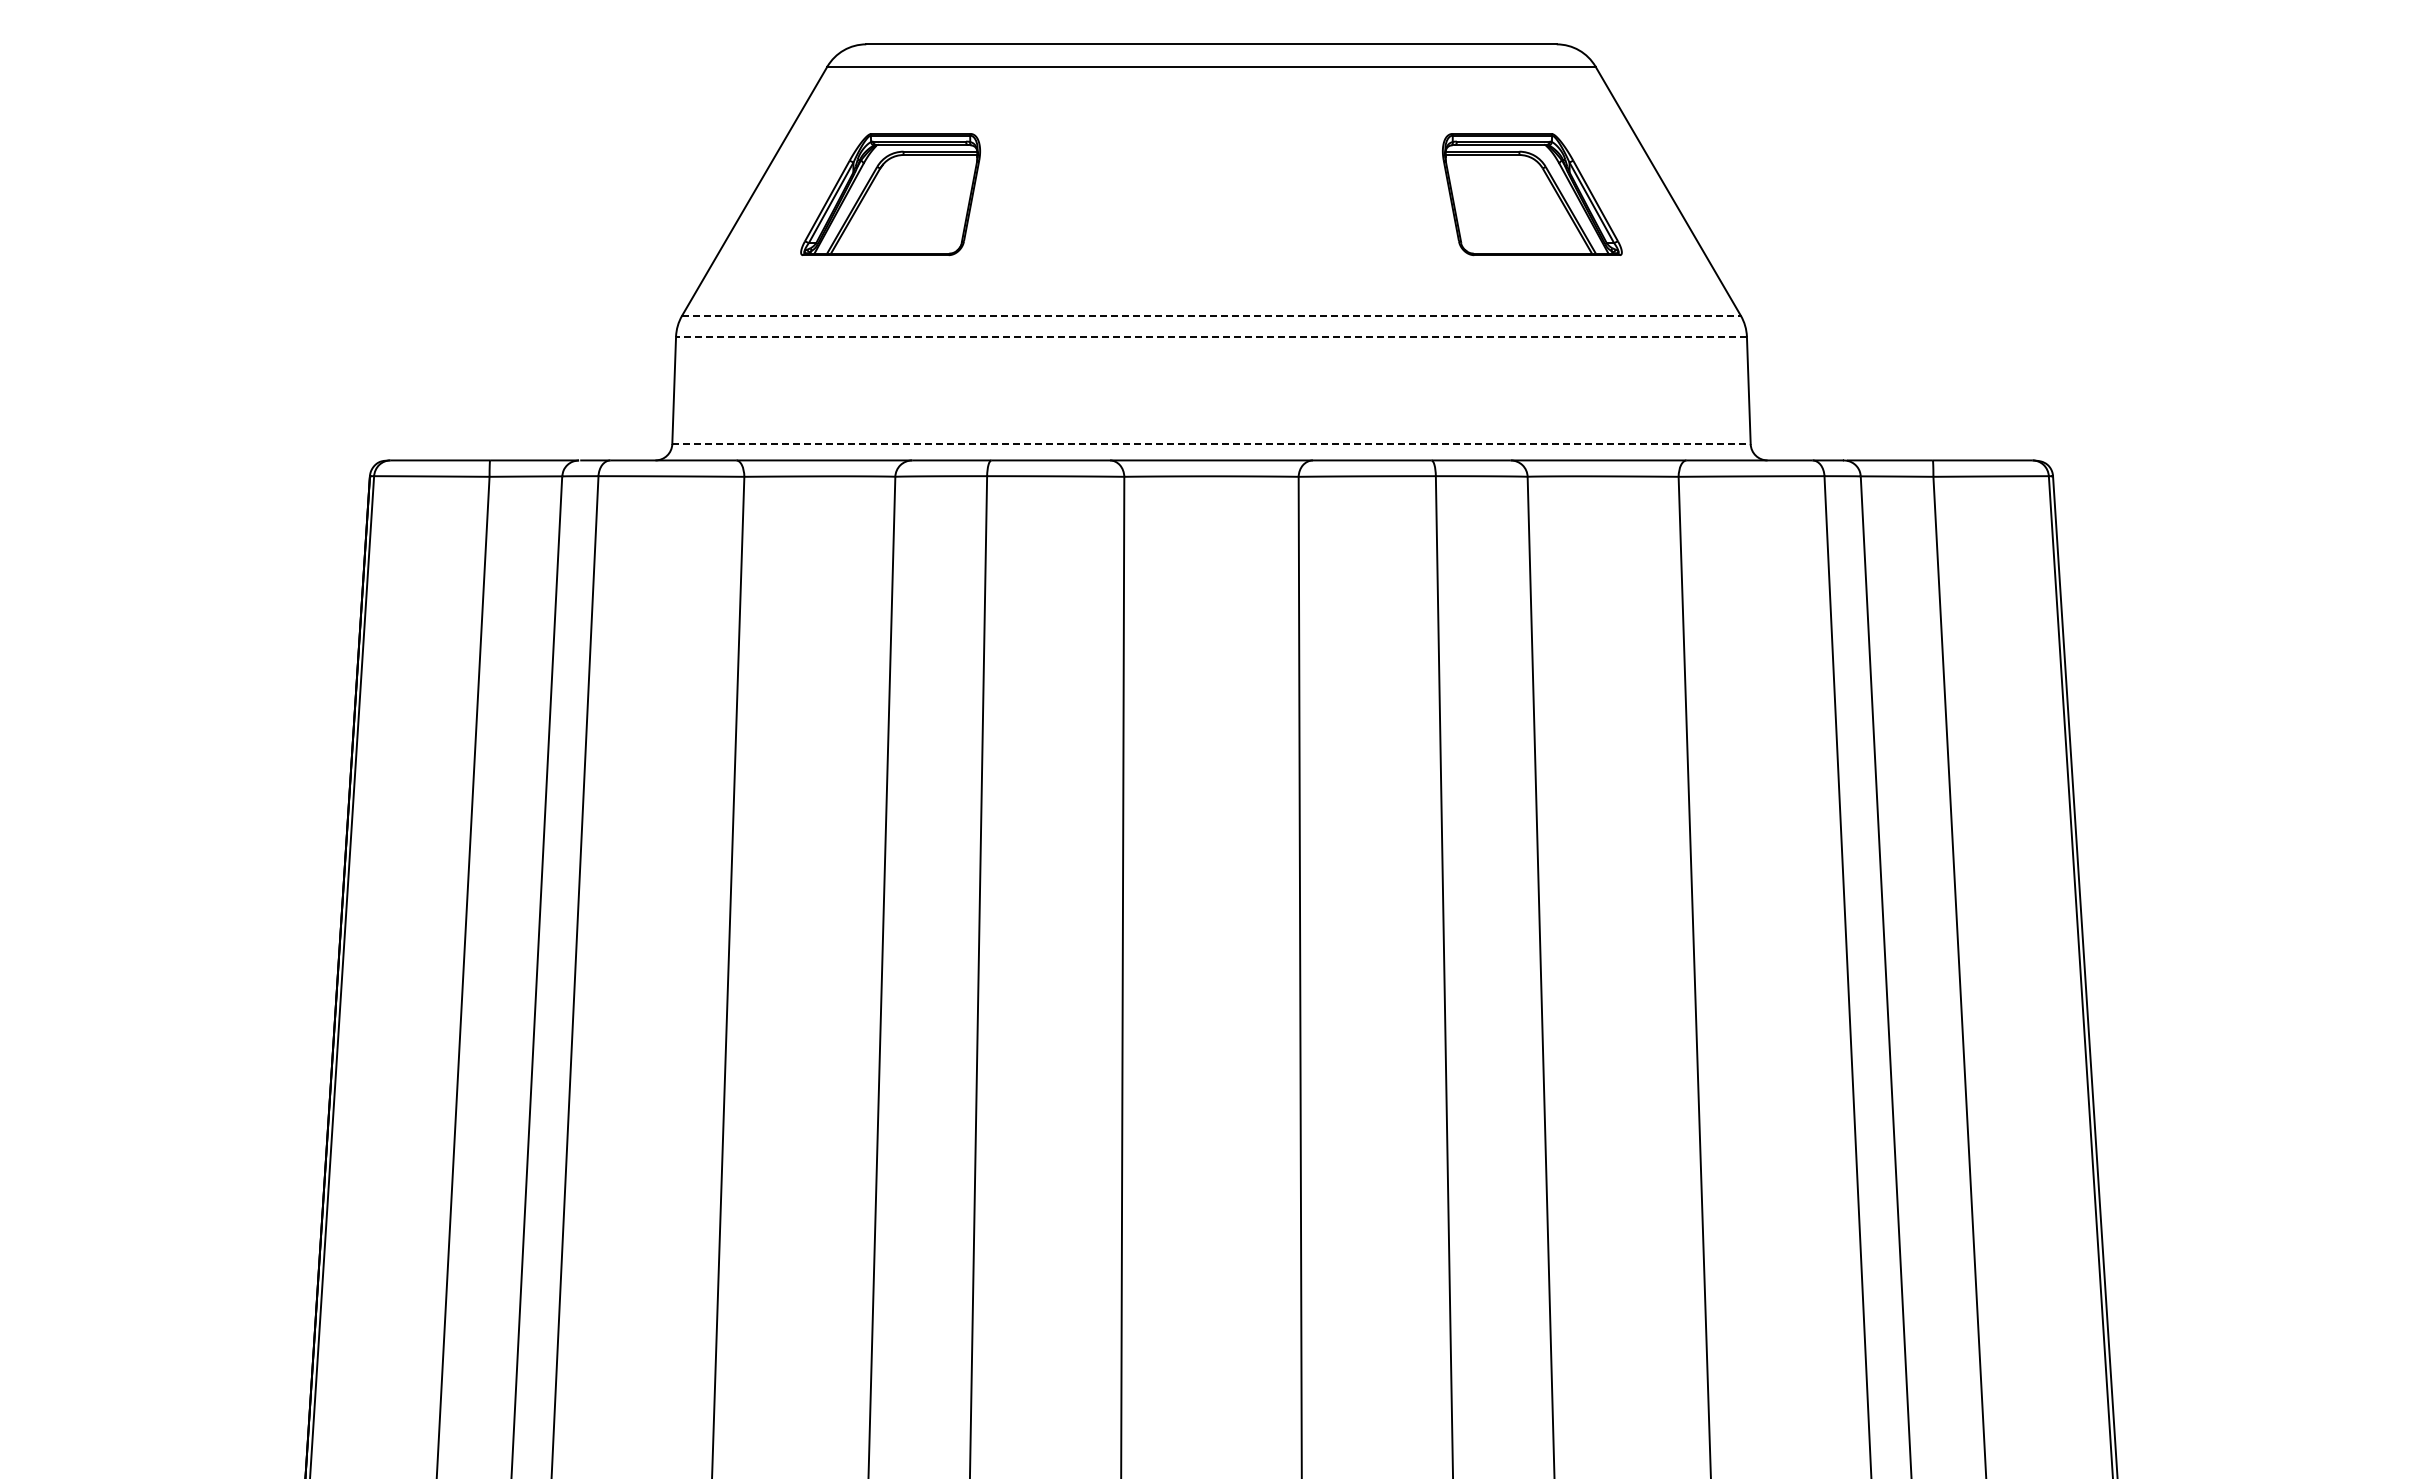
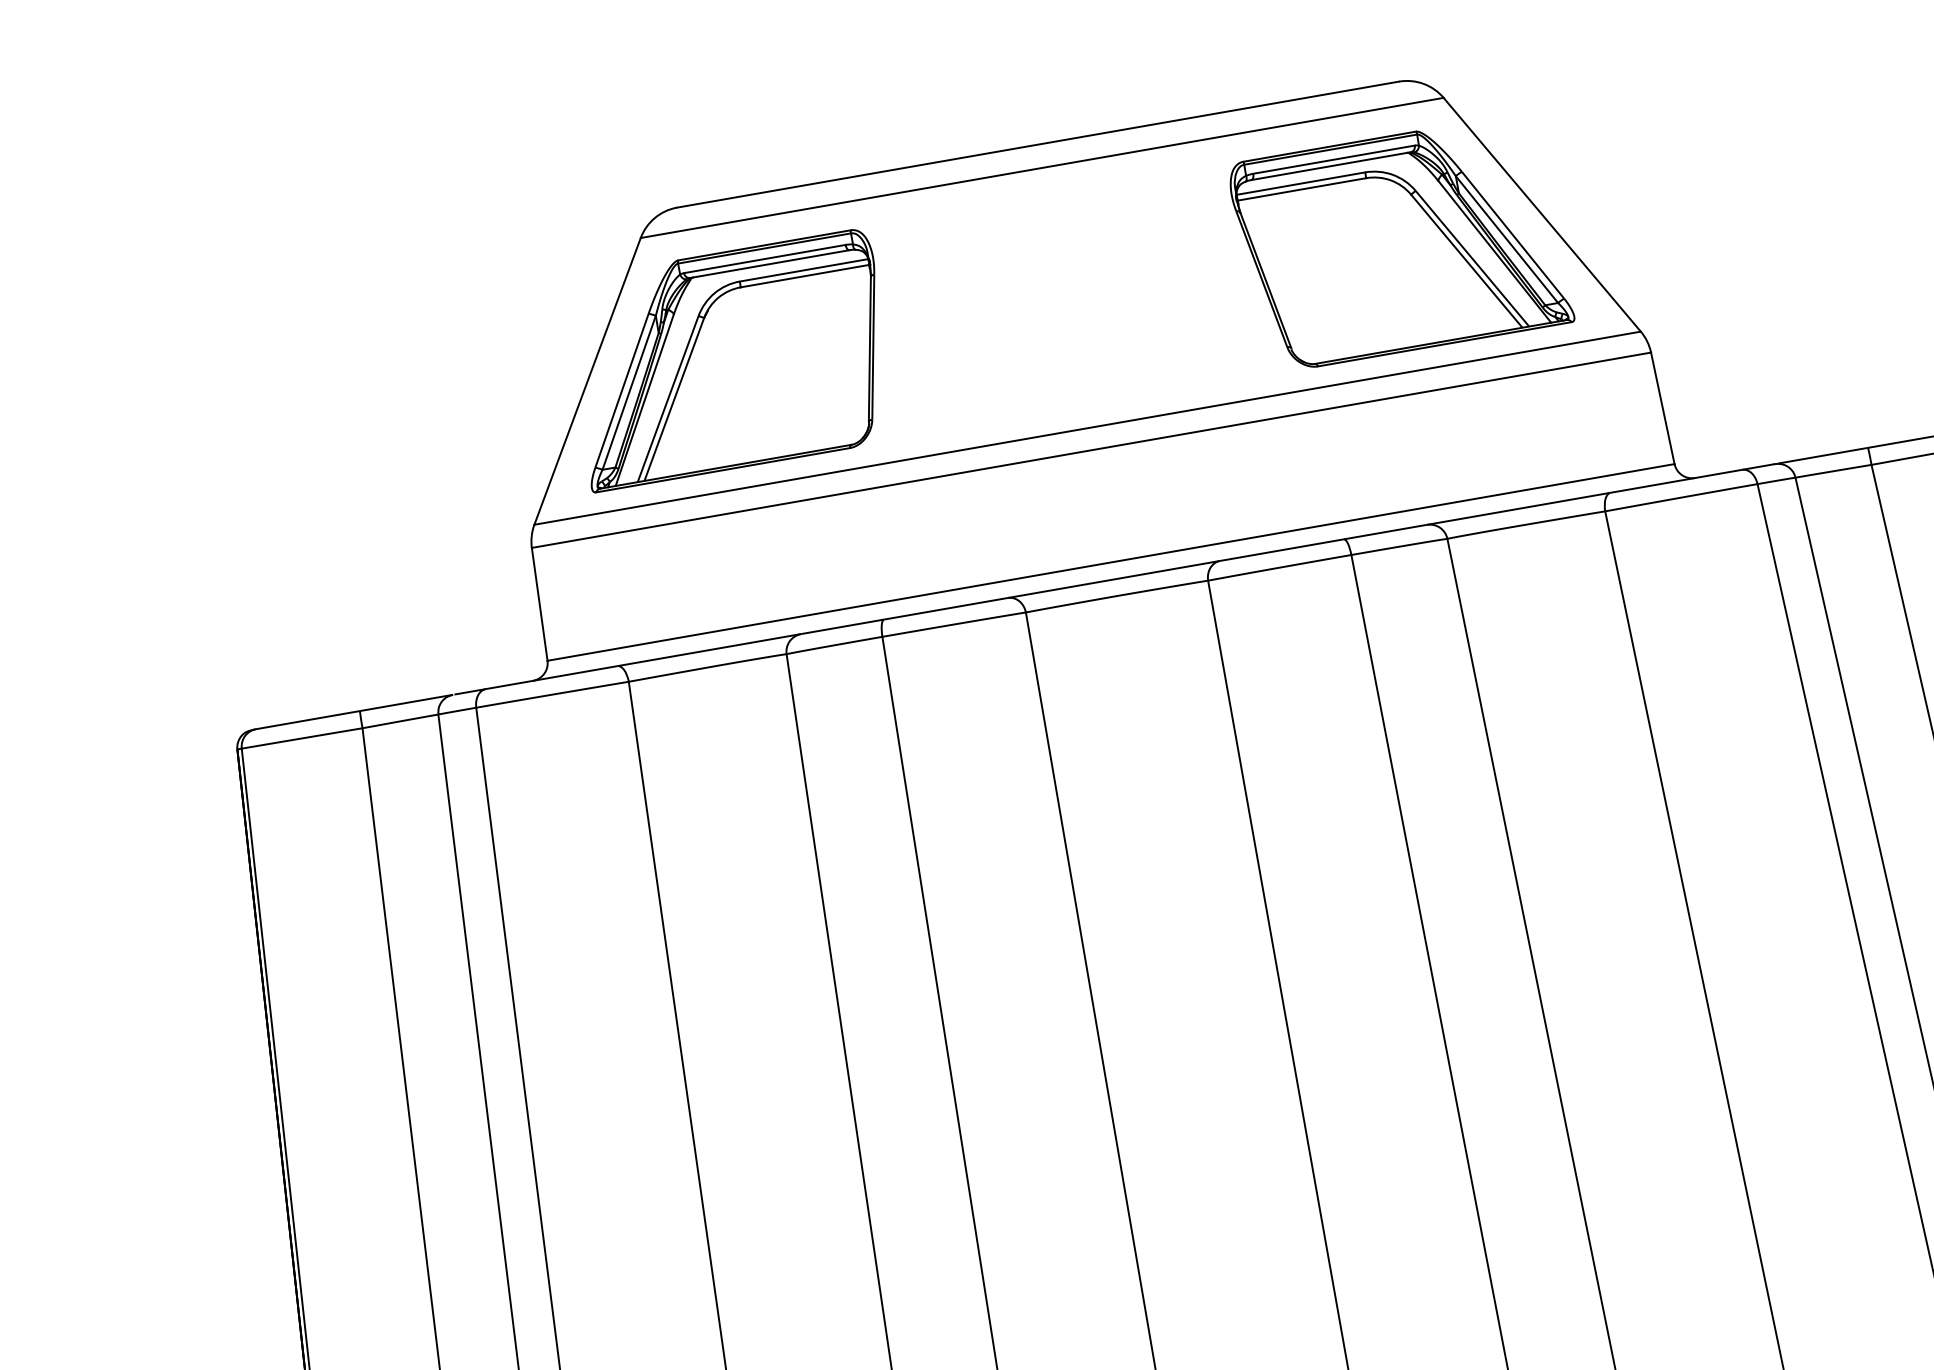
part: (890, 194) -> (730, 360), size x1.67
part: (1532, 194) -> (1401, 242), size x1.67
line: (1212, 315) -> (1088, 427), dashed -> solid
line: (1211, 336) -> (1091, 449), dashed -> solid
line: (1211, 444) -> (1111, 562), dashed -> solid

